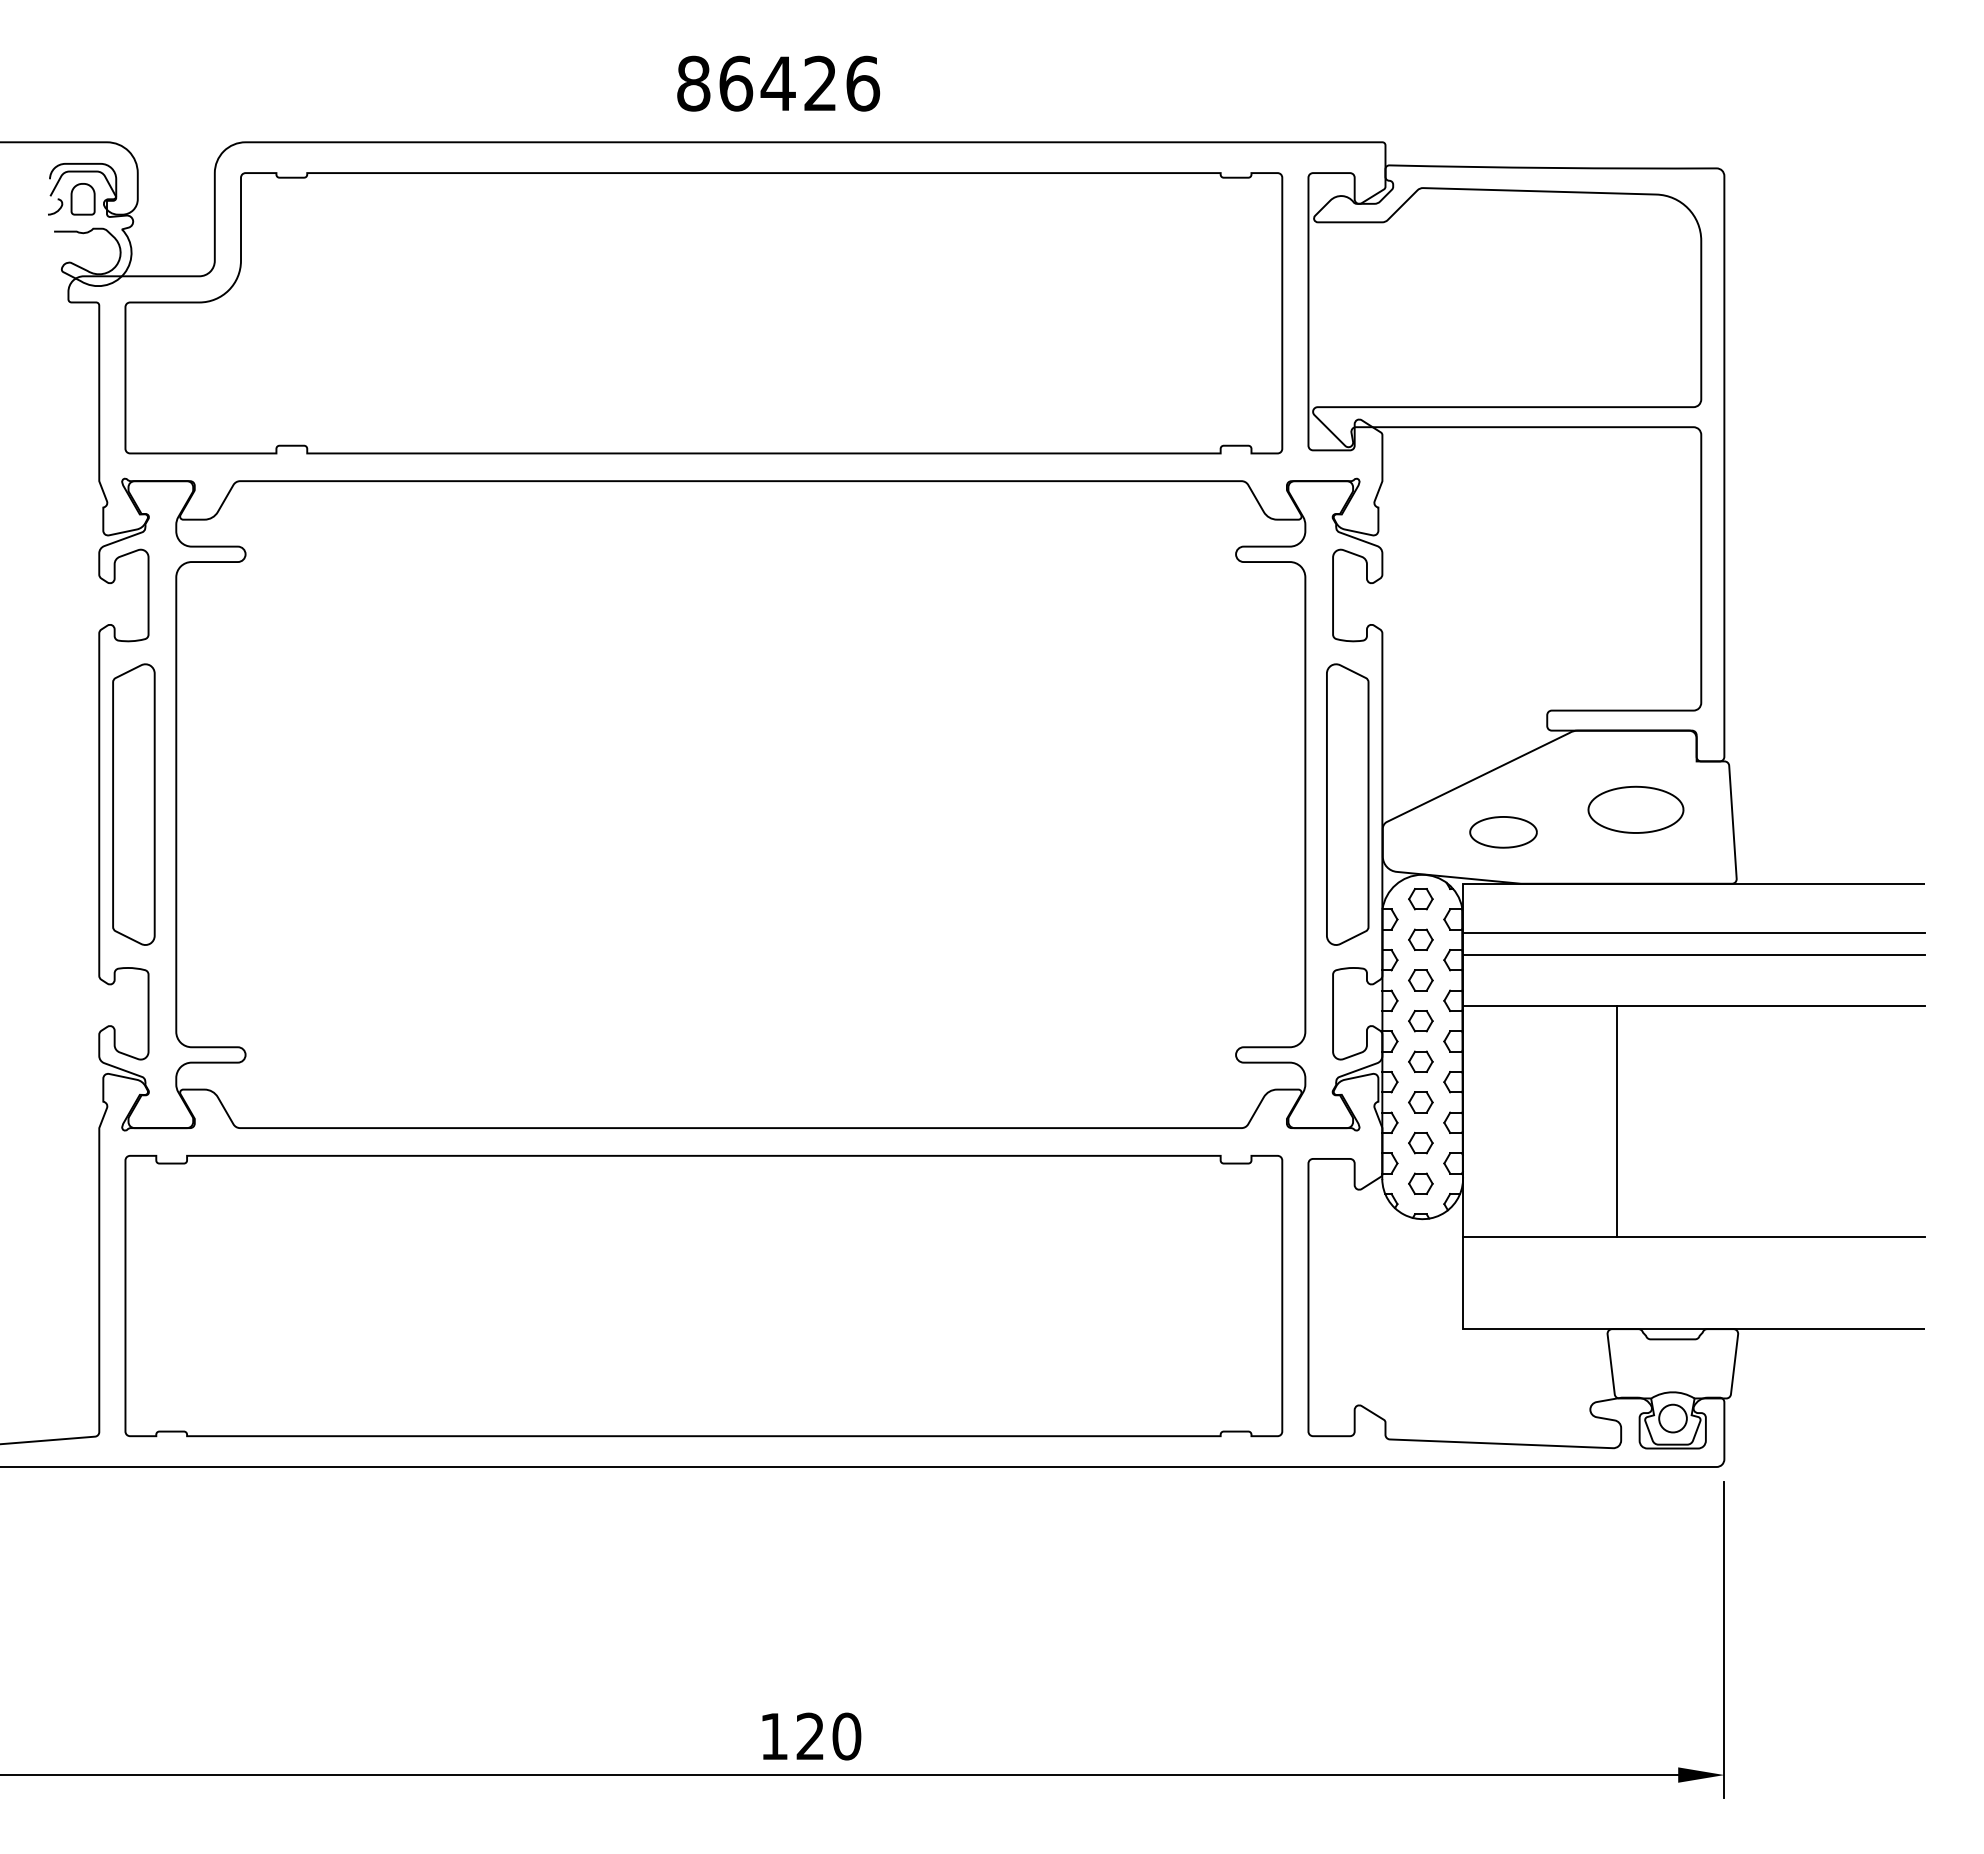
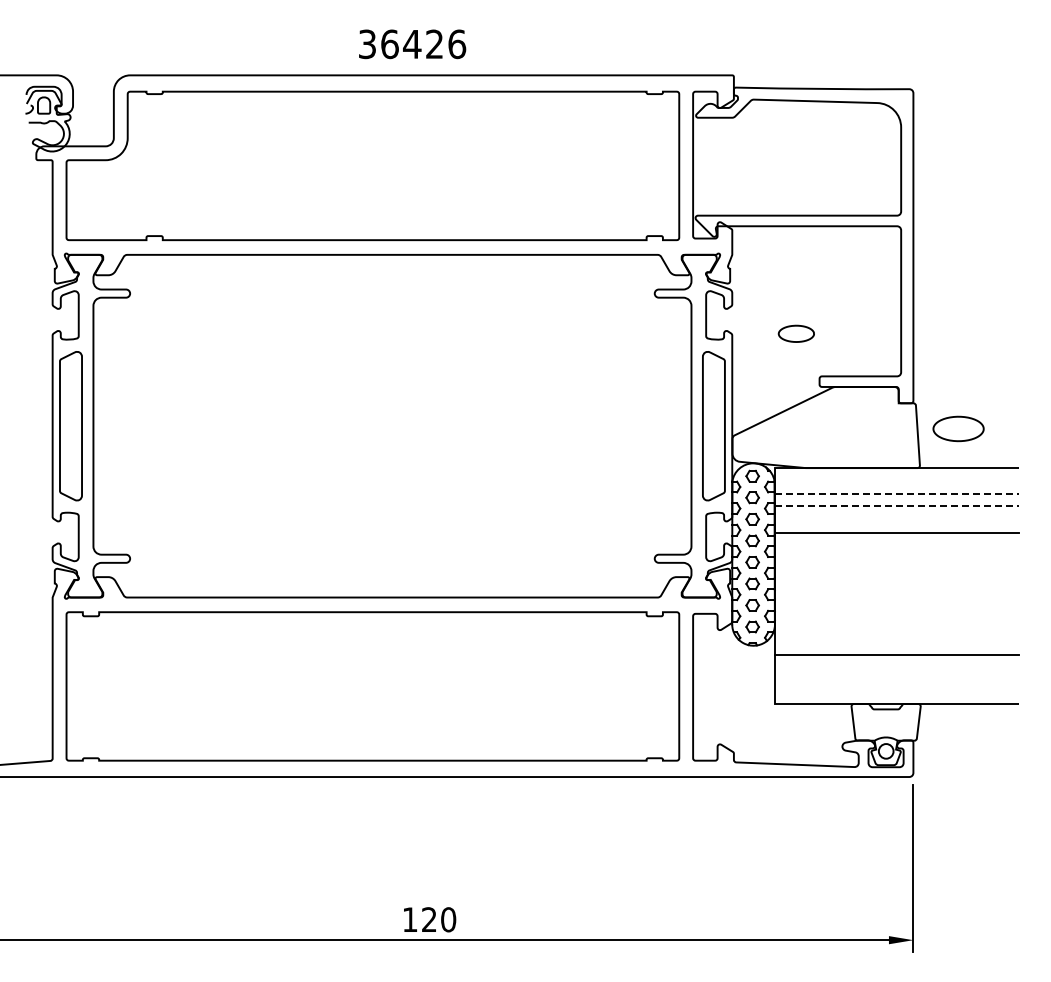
text: (693, 84) -> (367, 44), 86426 -> 36426
part: (1635, 809) -> (958, 428), moved
part: (1501, 831) -> (795, 333), moved
line: (1694, 933) -> (897, 494), solid -> dashed
line: (1694, 954) -> (897, 505), solid -> dashed
line: (1616, 1120) -> (856, 593), removed

